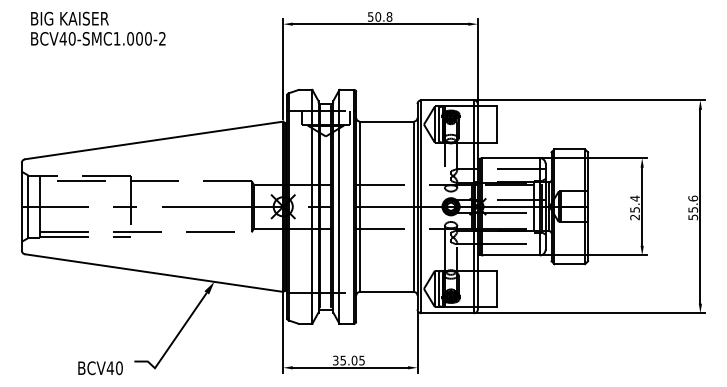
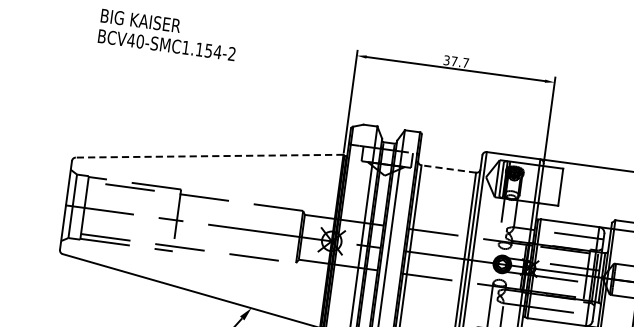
text: (380, 16) -> (456, 61), 50.8 -> 37.7
text: (139, 38) -> (208, 50), BCV40-SMC1.000-2 -> BCV40-SMC1.154-2
line: (386, 121) -> (448, 168), solid -> dashed
line: (153, 140) -> (208, 156), solid -> dashed

